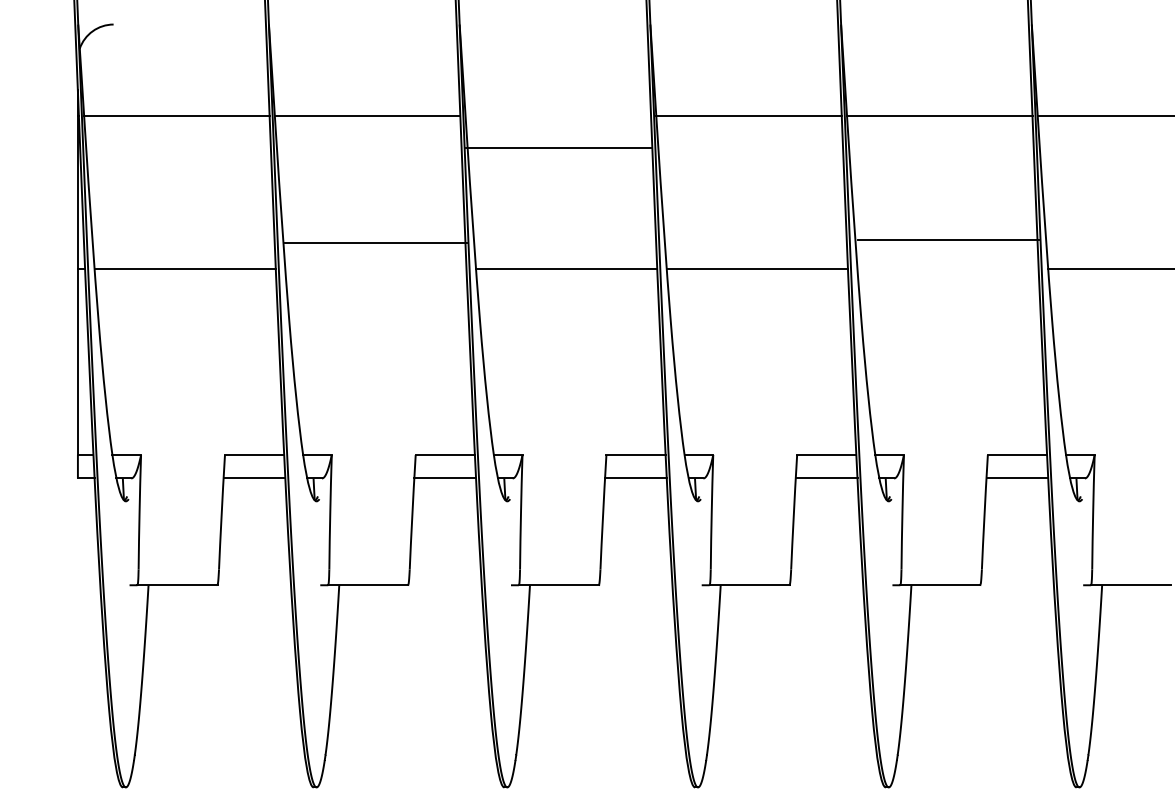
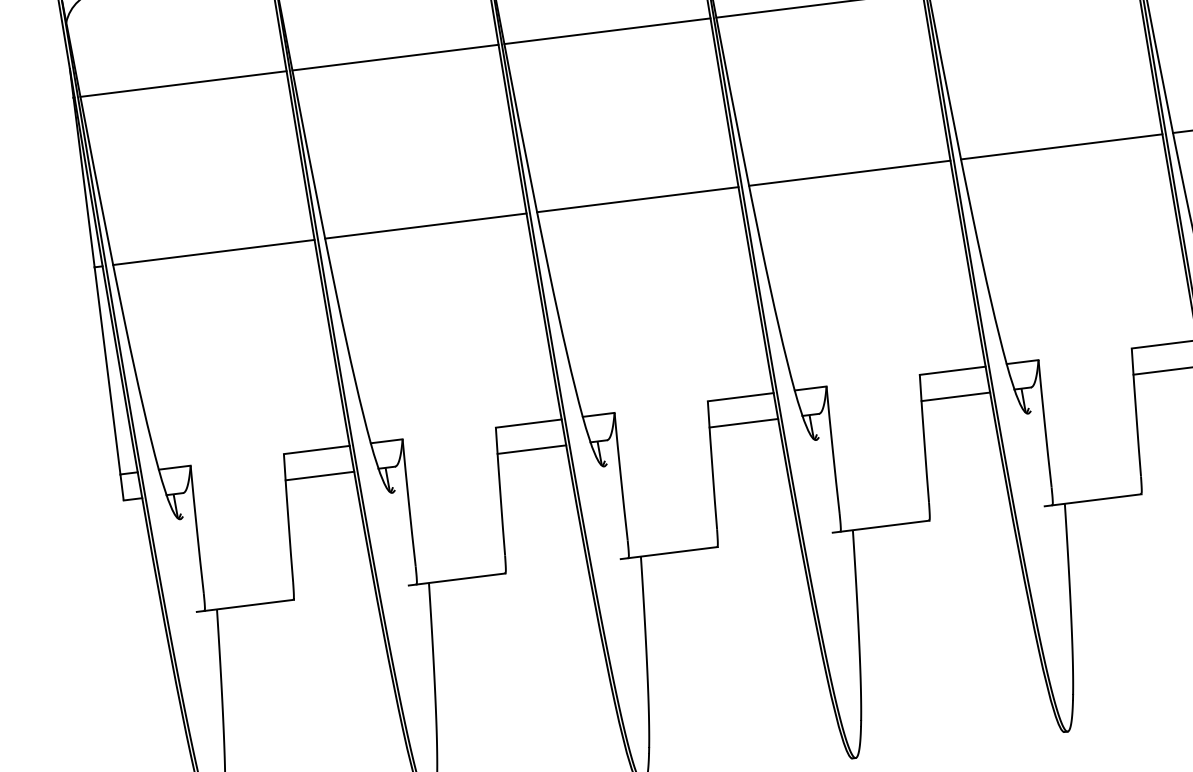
line: (558, 148) -> (607, 31), moved
line: (947, 239) -> (1061, 146), moved
line: (375, 242) -> (425, 225), moved

